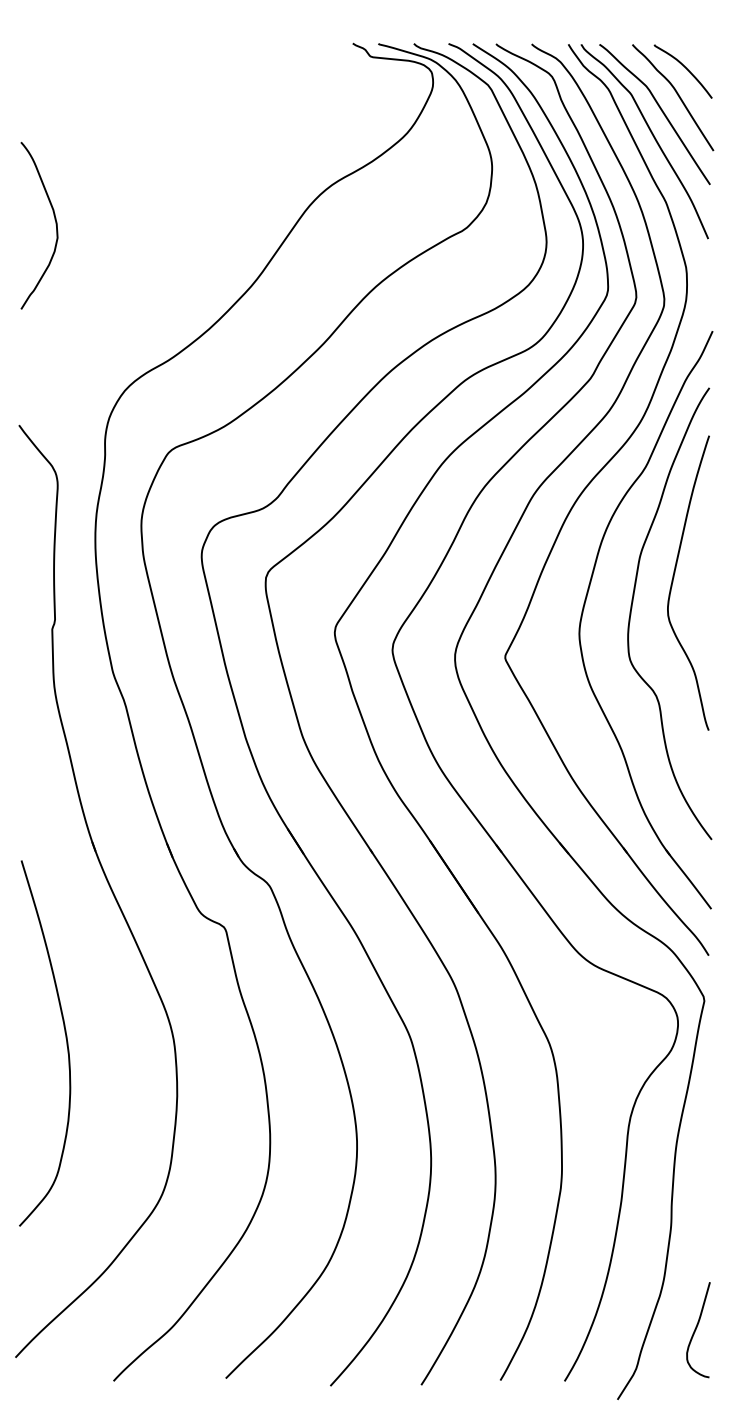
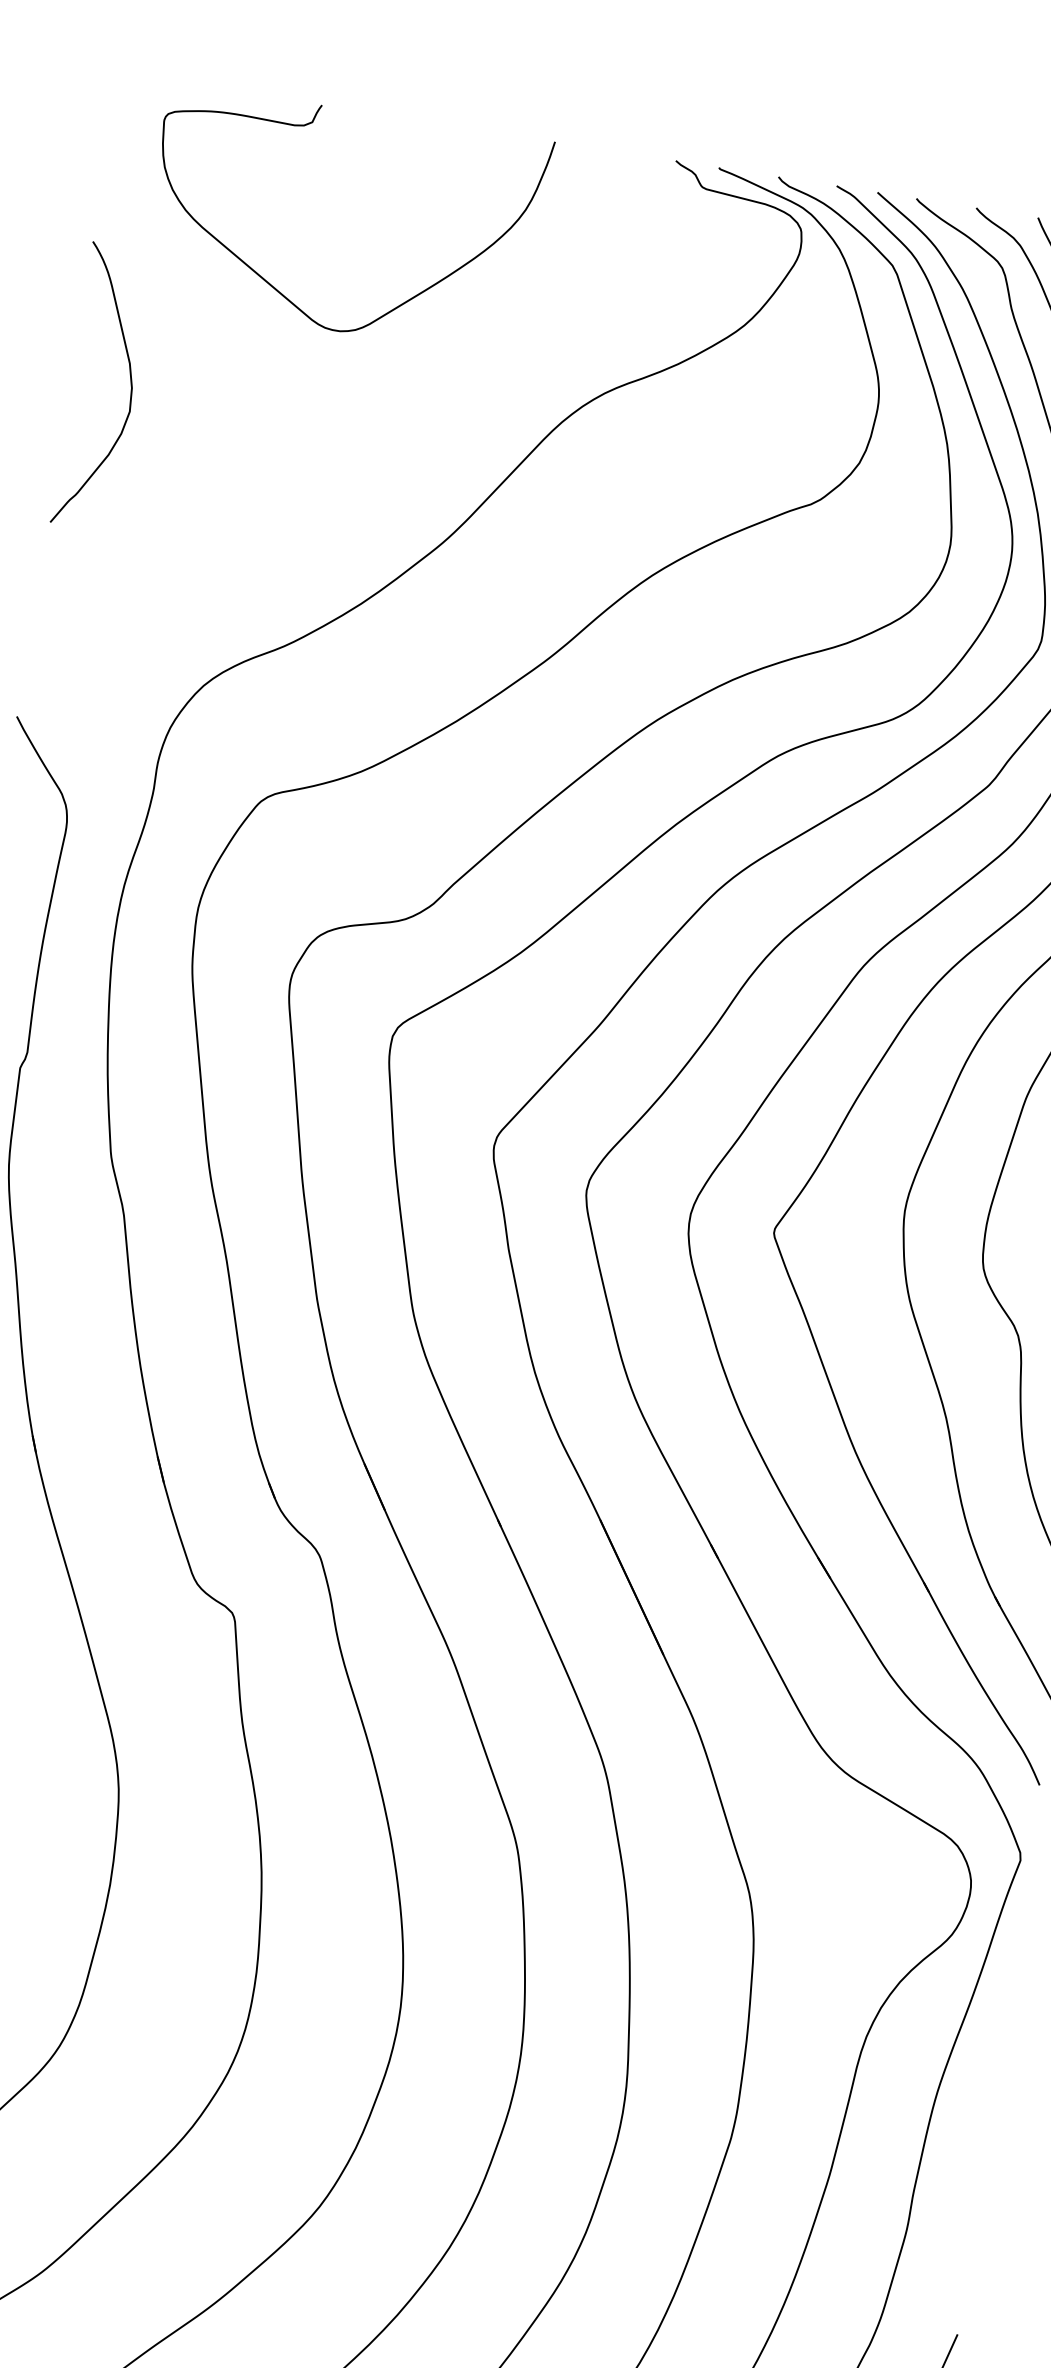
curve: (133, 153) -> (279, 289), added

